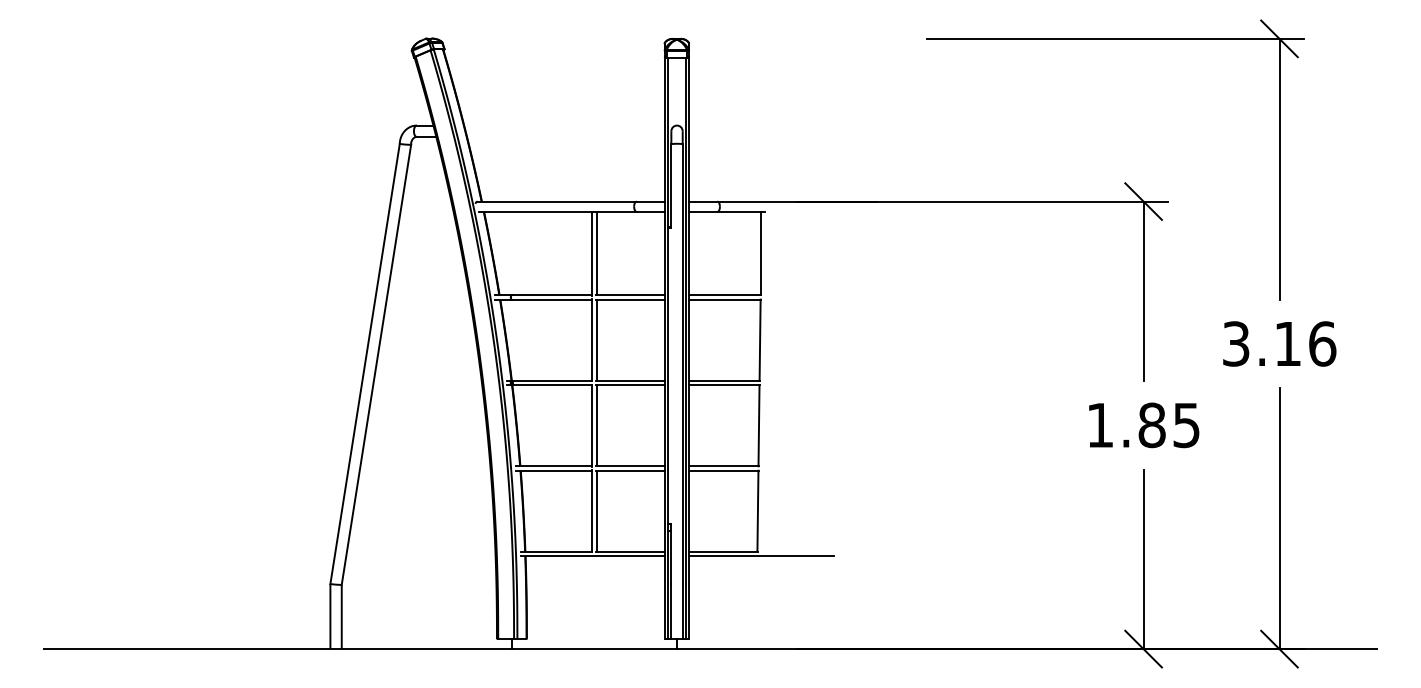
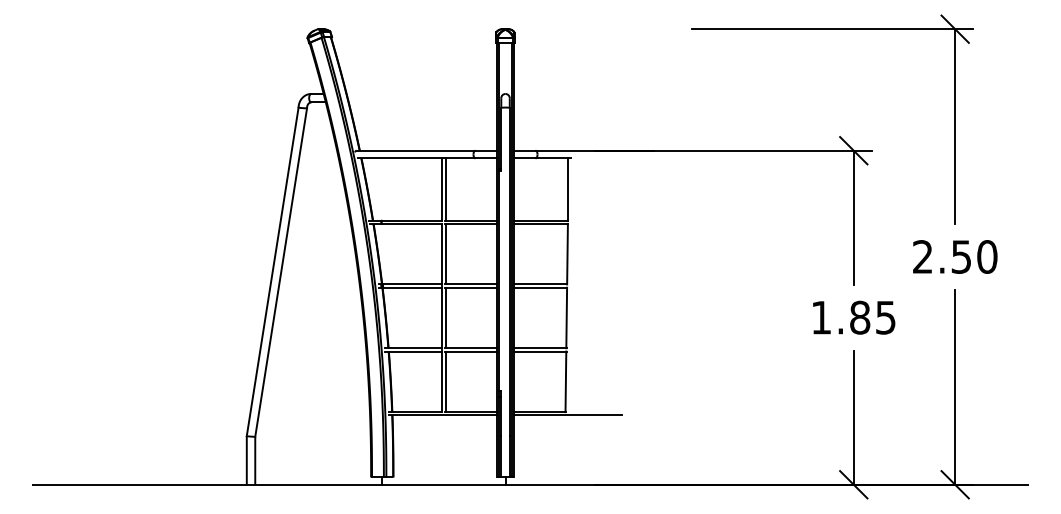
text: (1279, 343) -> (955, 256), 3.16 -> 2.50

